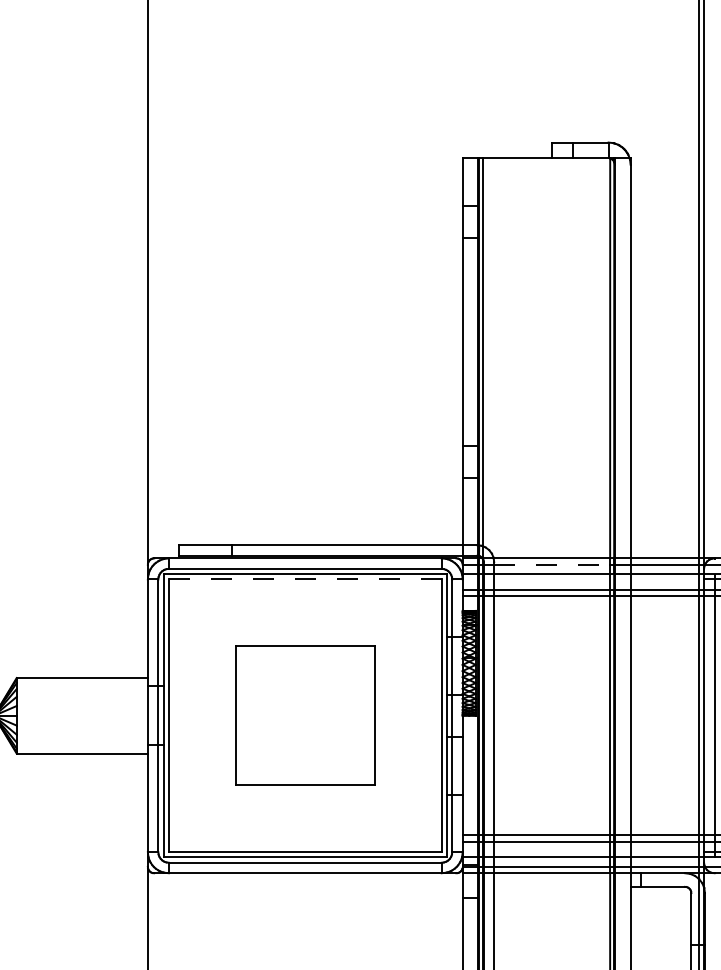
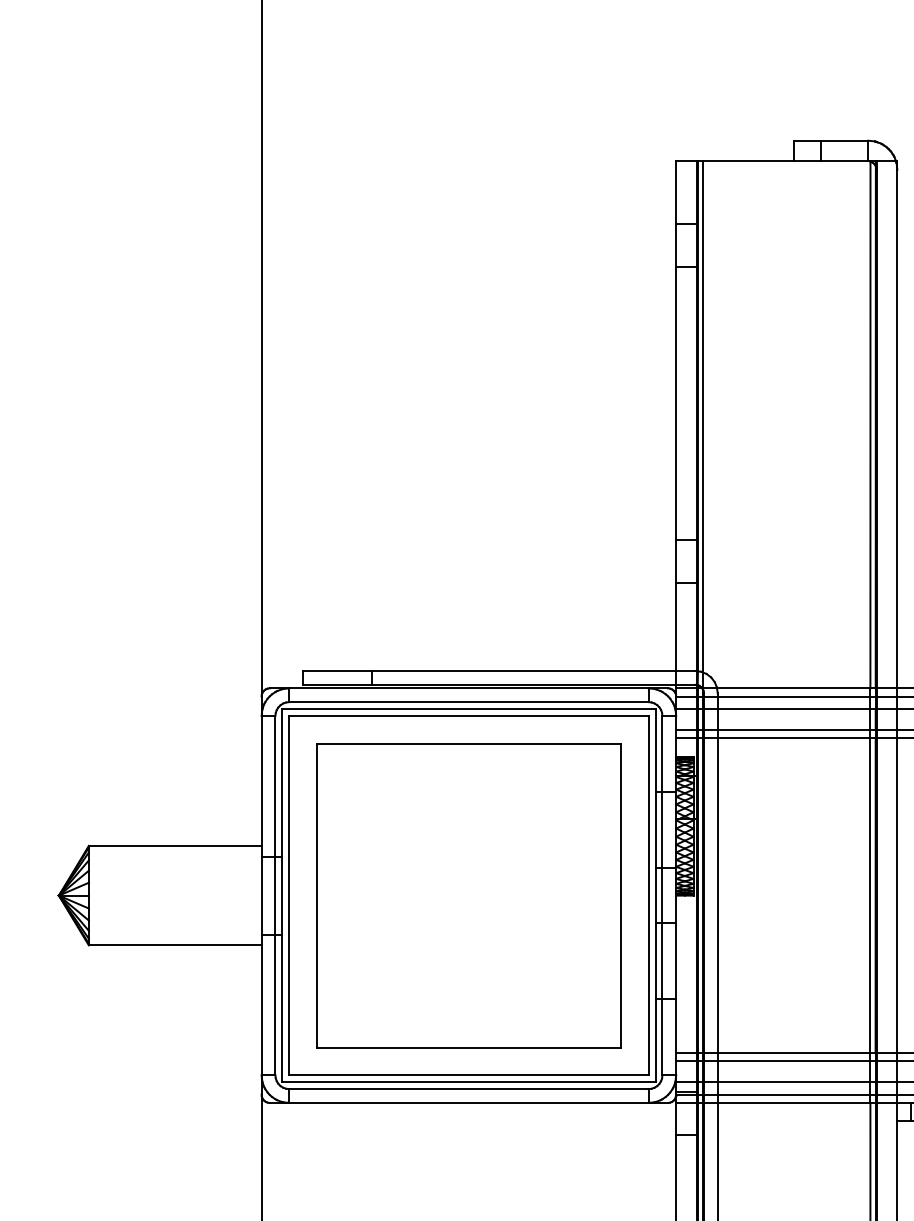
line: (552, 564) -> (794, 696), dashed -> solid
line: (304, 579) -> (467, 716), dashed -> solid
part: (305, 715) -> (469, 895), size x1.67

